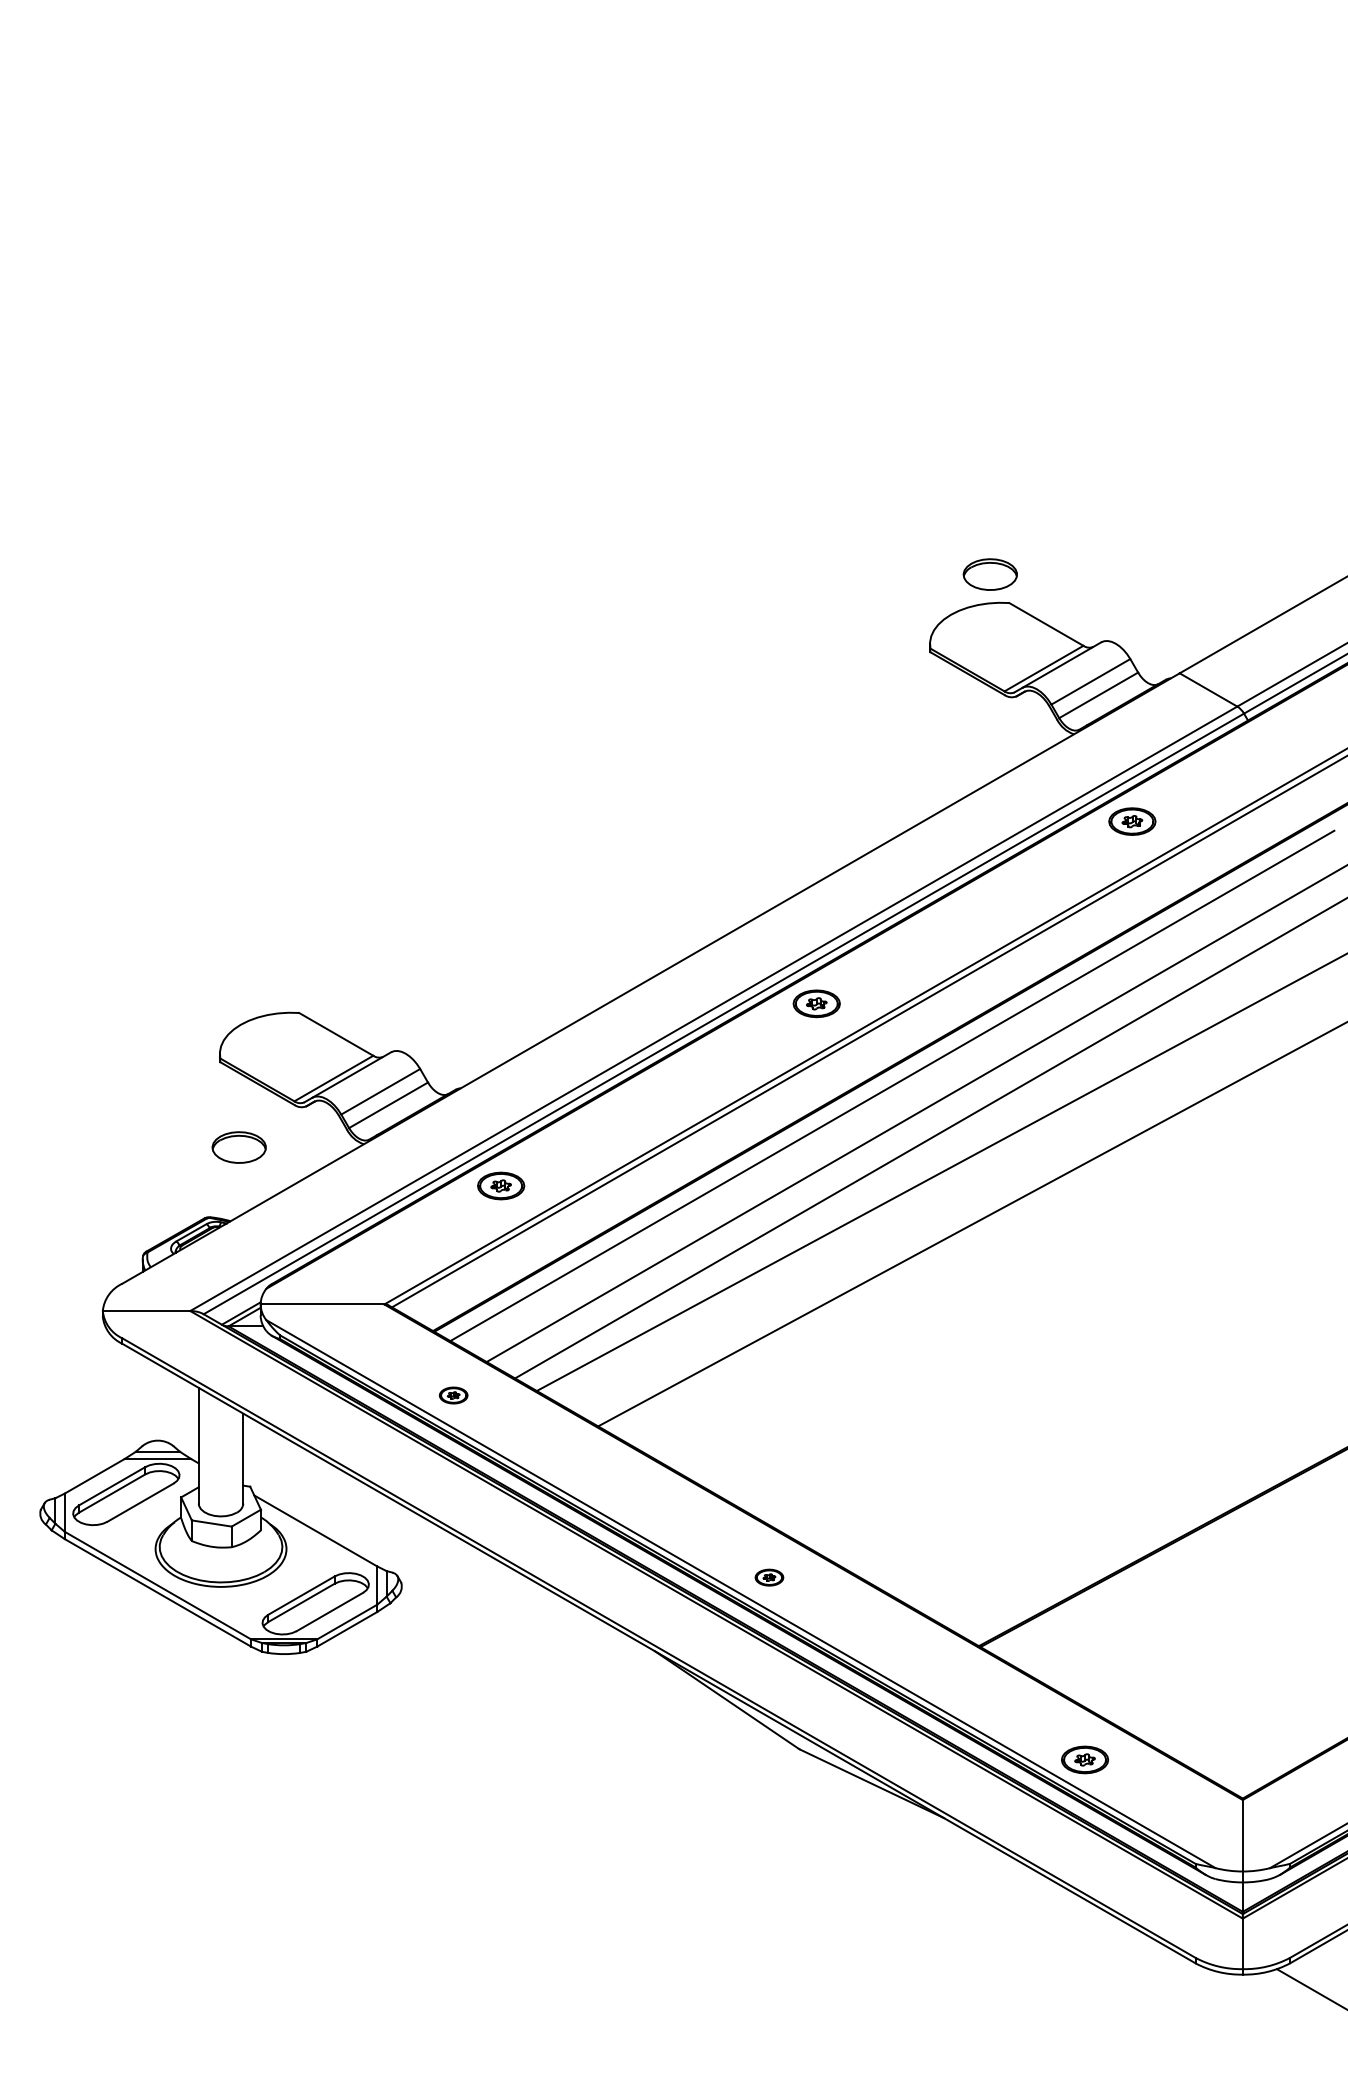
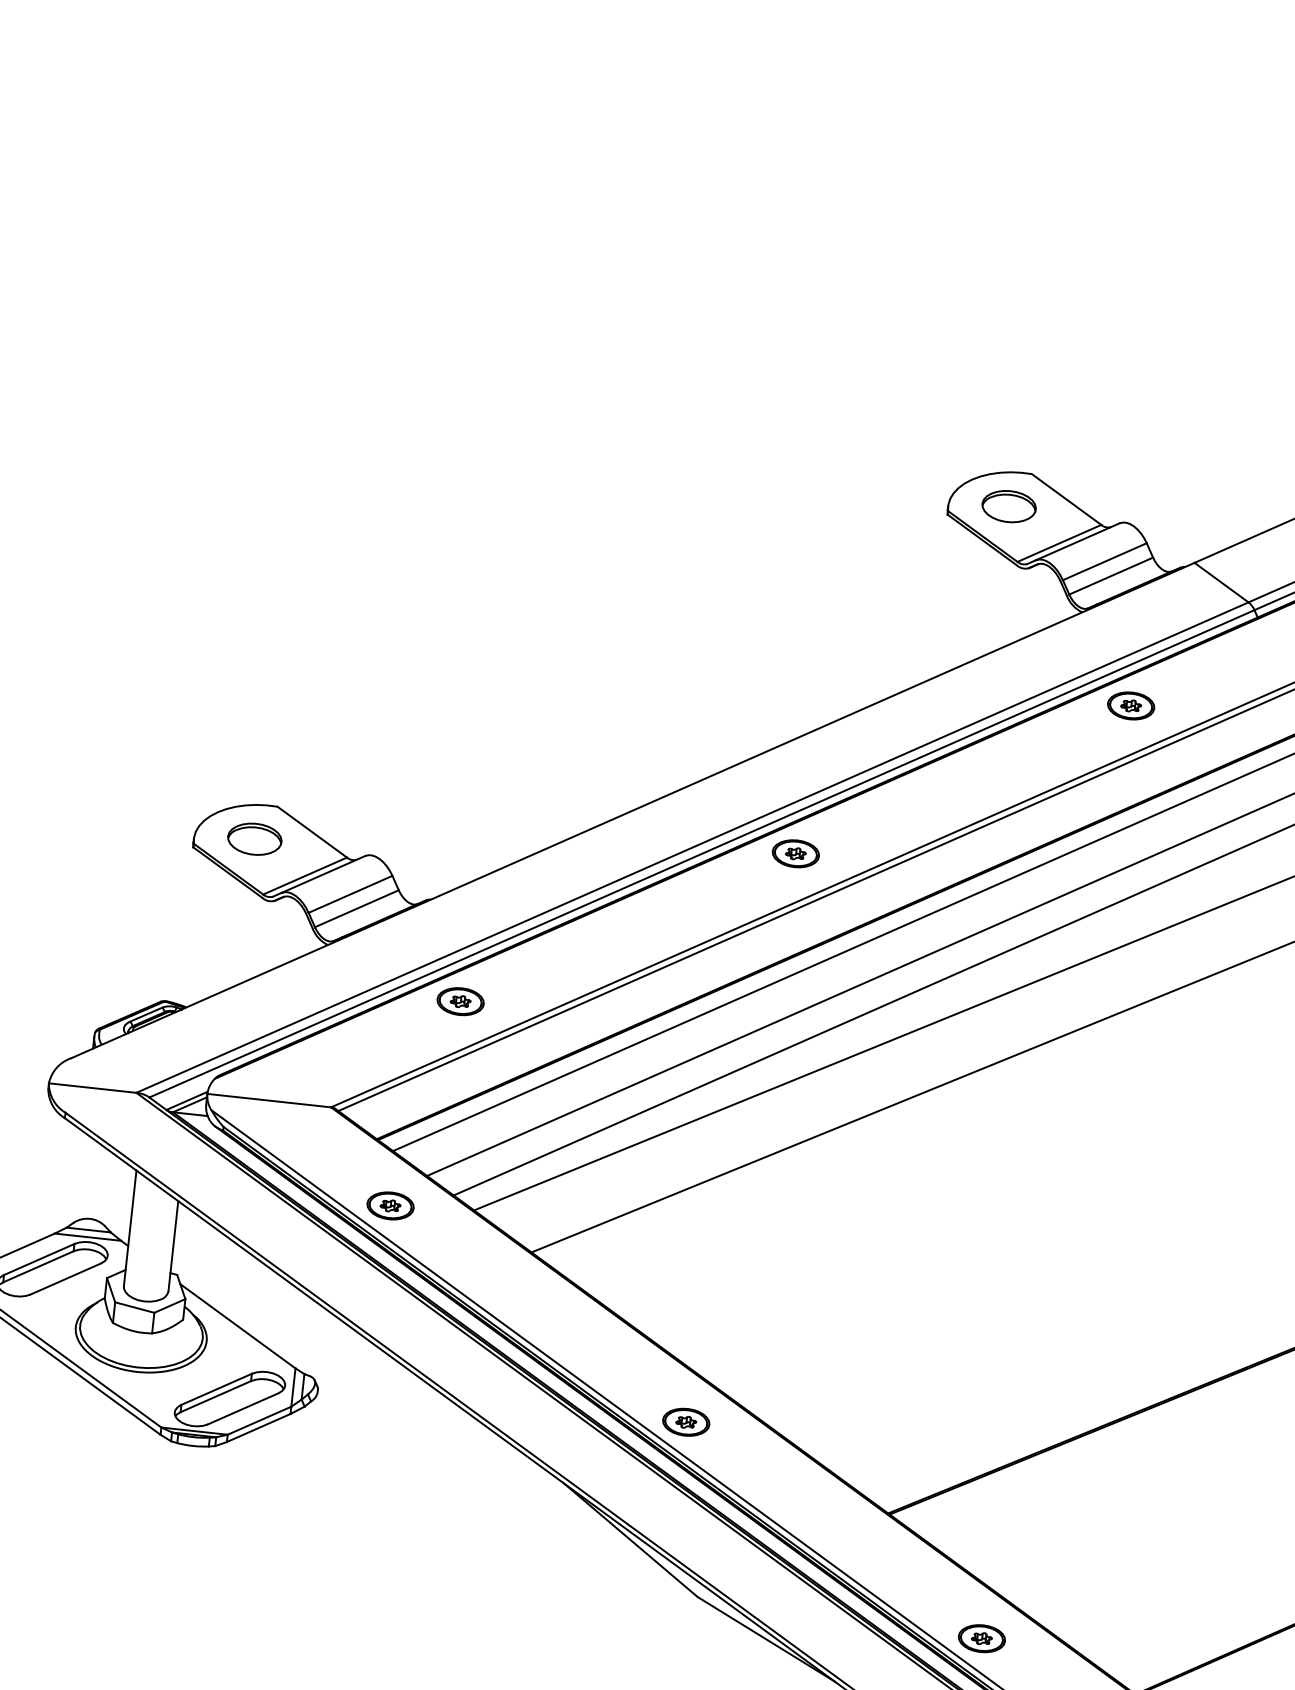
part: (989, 574) -> (1008, 506), moved
part: (238, 1147) -> (254, 839), moved
part: (453, 1395) -> (390, 1205), size x1.67
part: (769, 1577) -> (686, 1422), size x1.67

